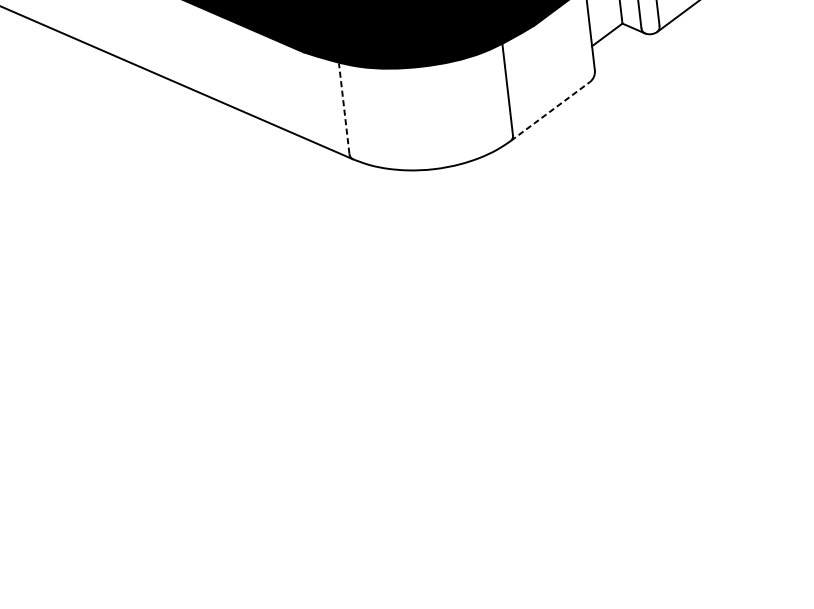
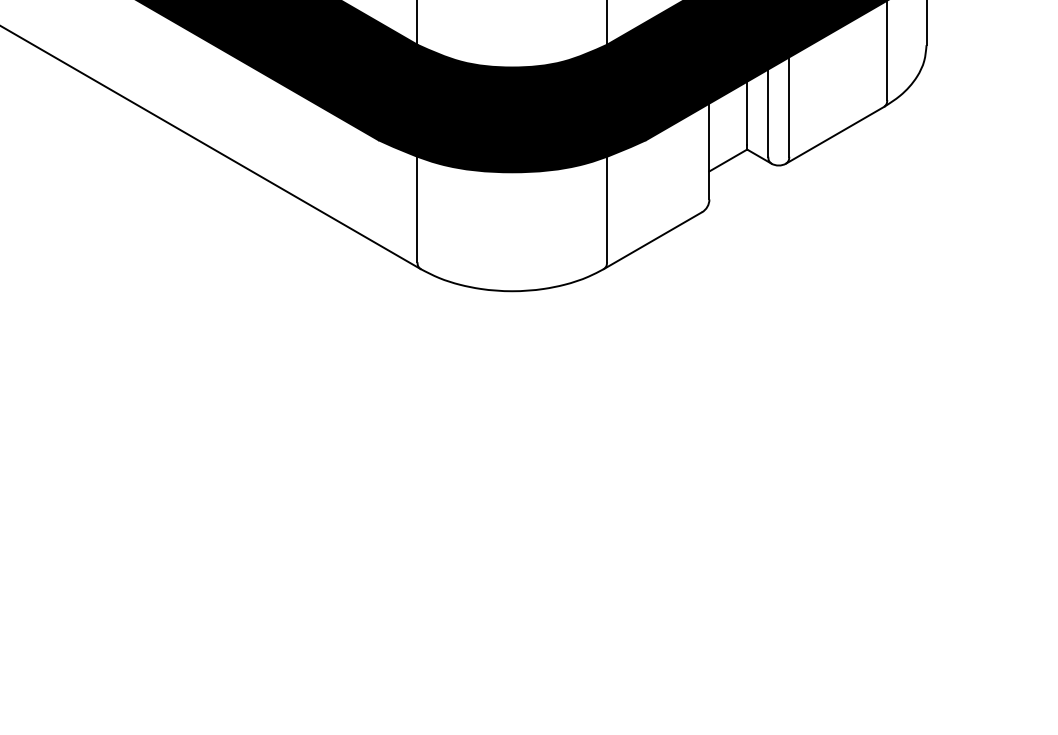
line: (344, 108) -> (417, 209), dashed -> solid
line: (549, 111) -> (652, 240), dashed -> solid

